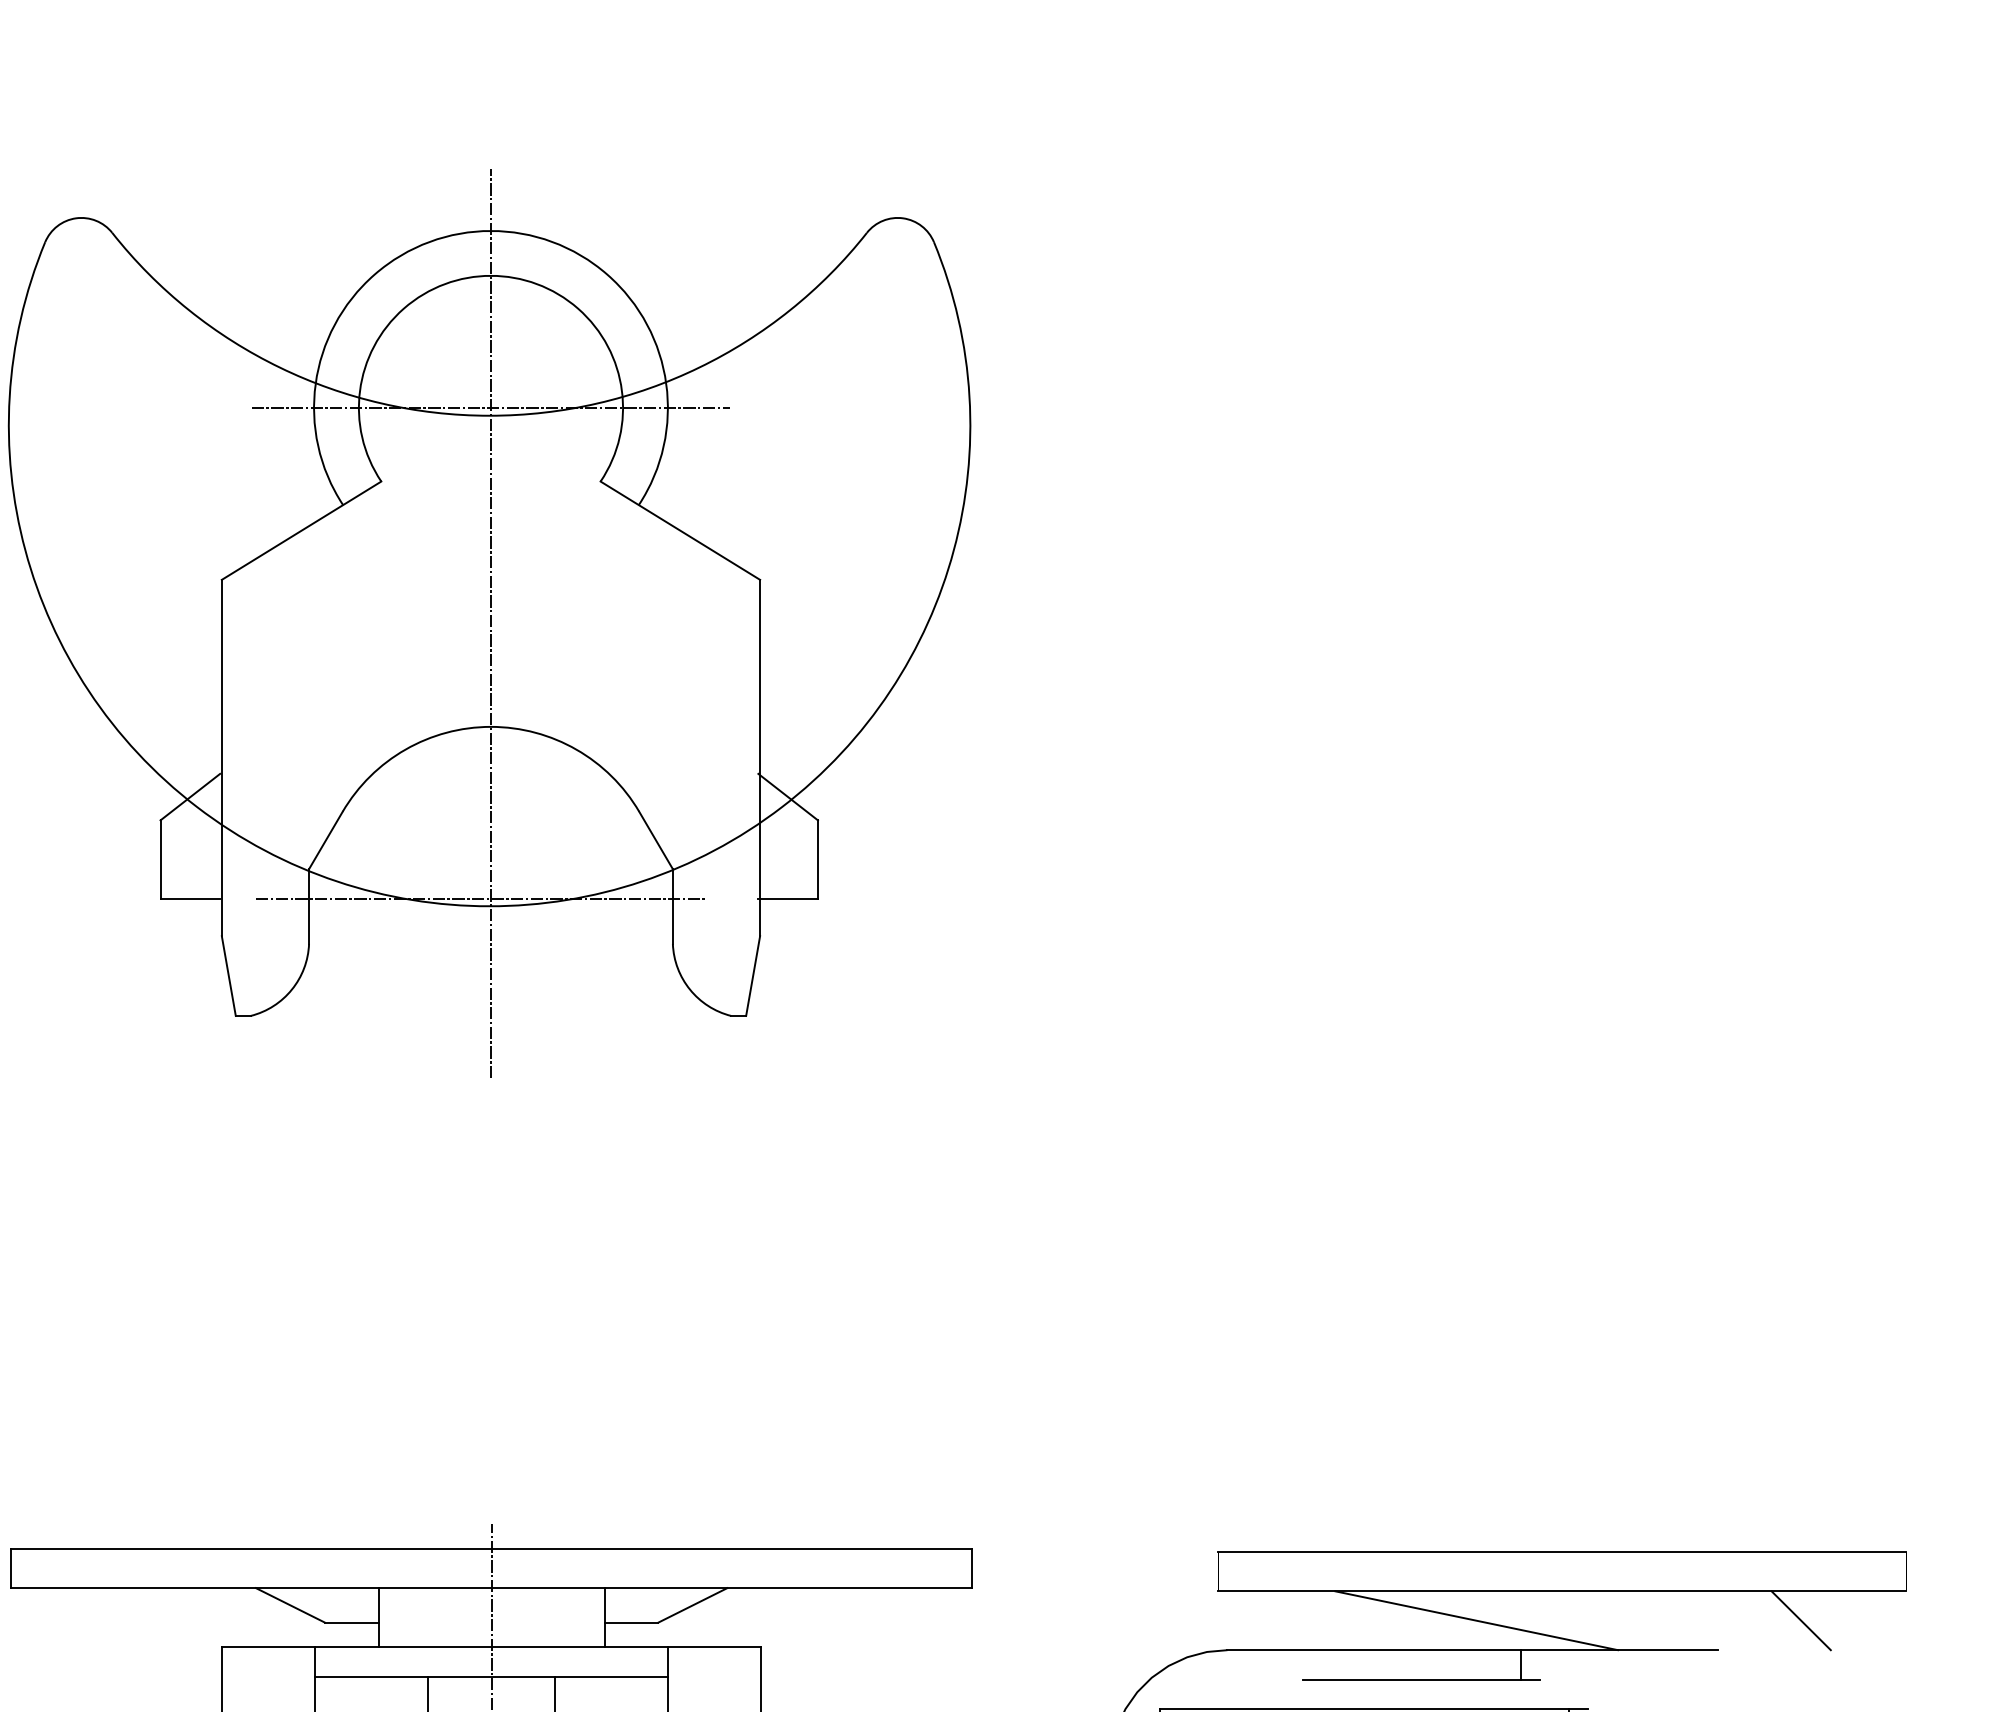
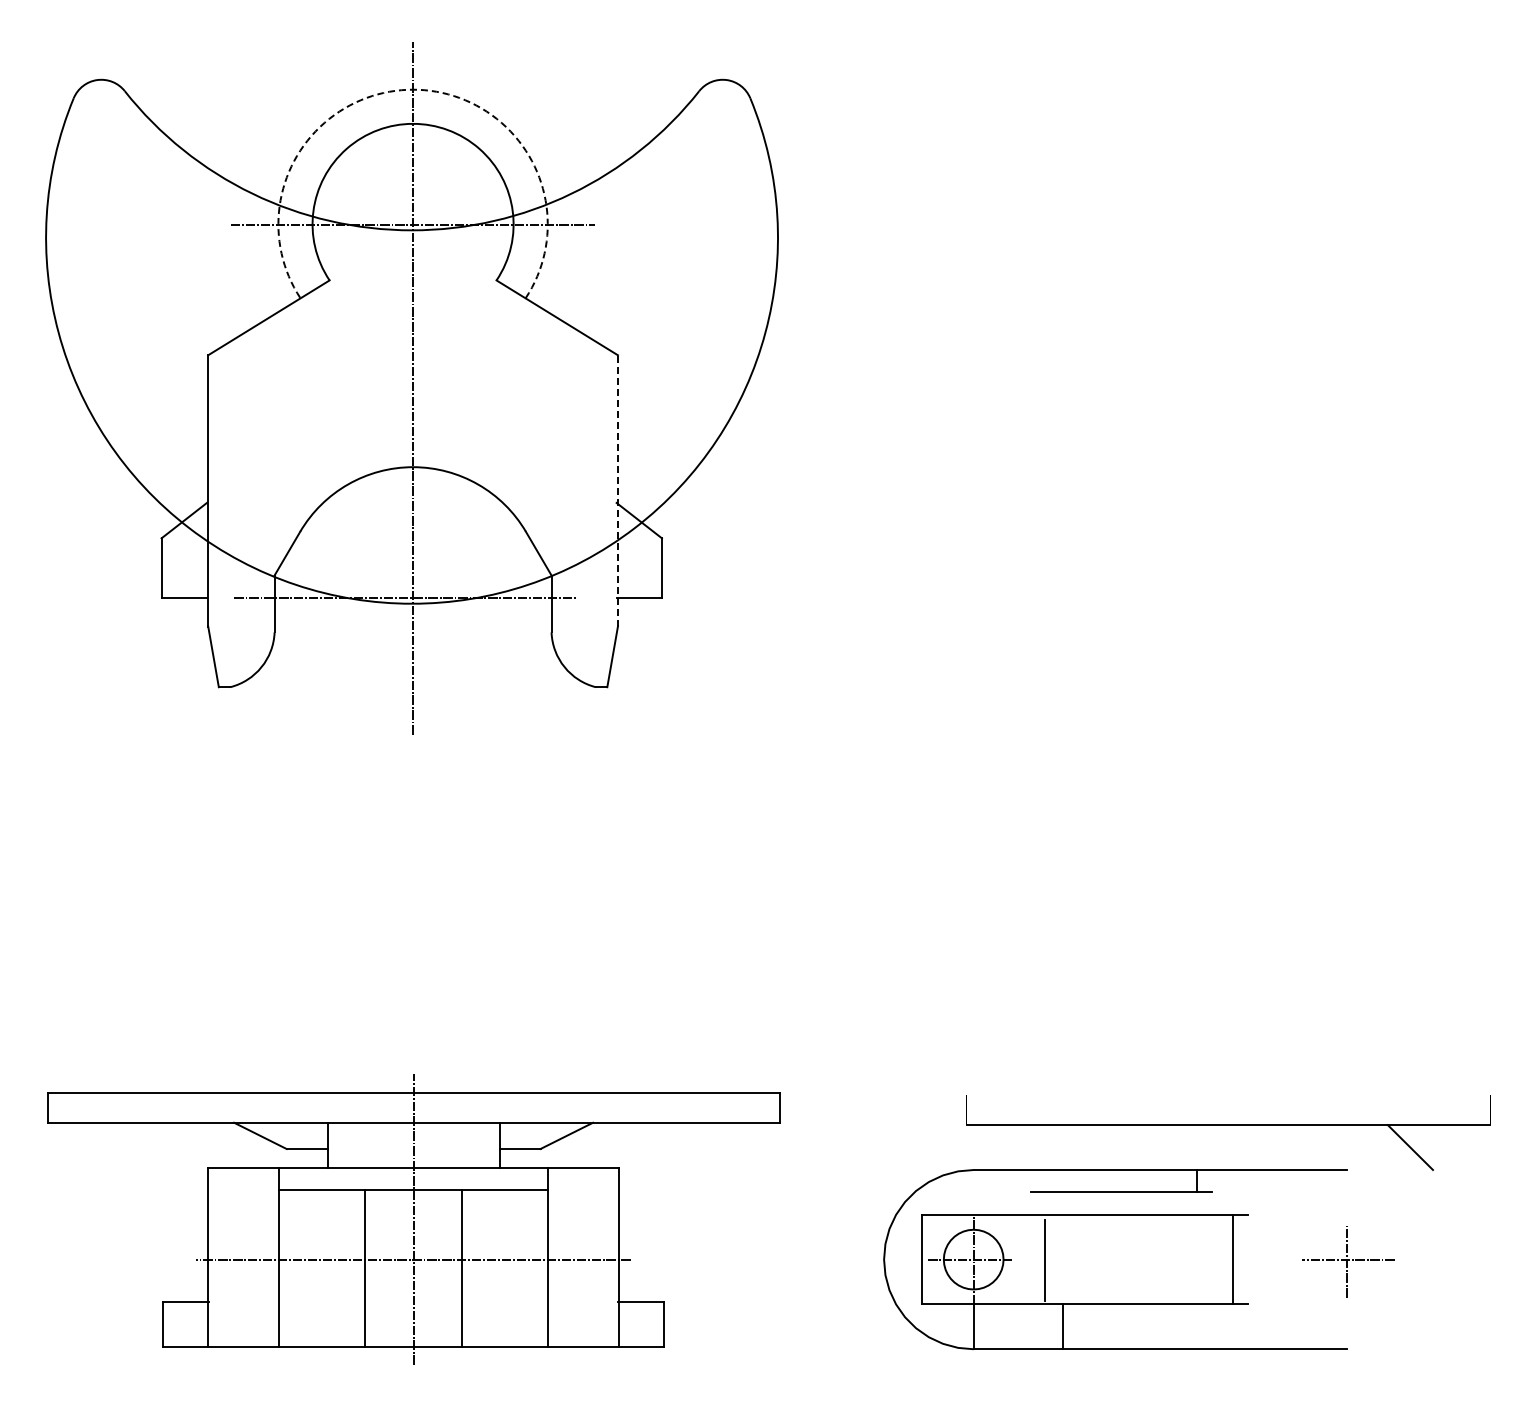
arc: (491, 230) -> (413, 89), solid -> dashed
line: (759, 757) -> (617, 490), solid -> dashed
line: (1562, 1552) -> (1228, 1095), removed
line: (1475, 1620) -> (1162, 1147), removed

